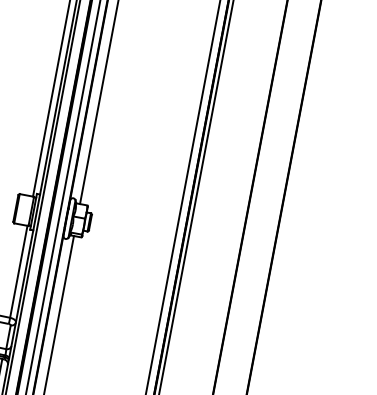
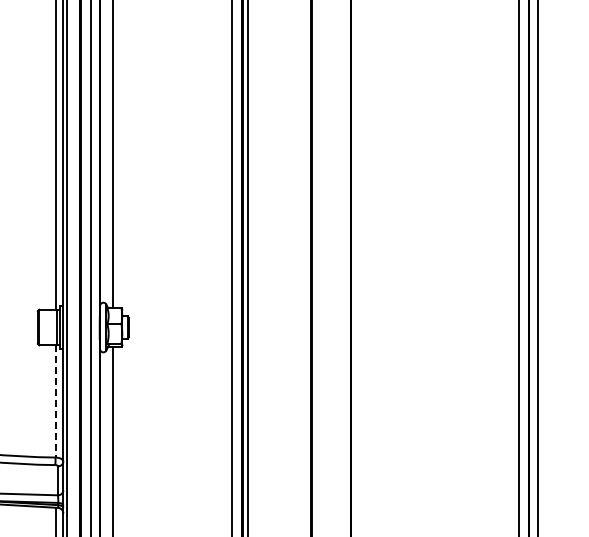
line: (18, 271) -> (55, 401), solid -> dashed

